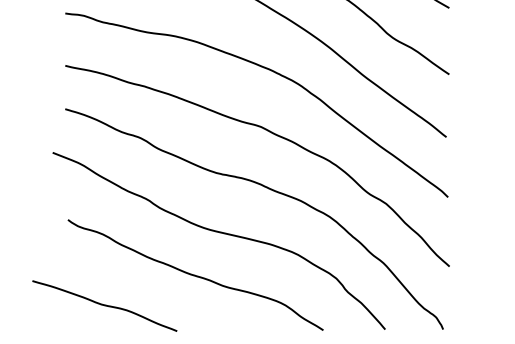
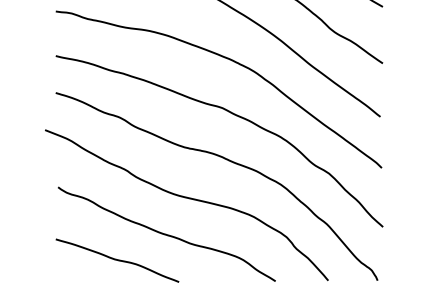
curve: (104, 305) -> (117, 260), moved

